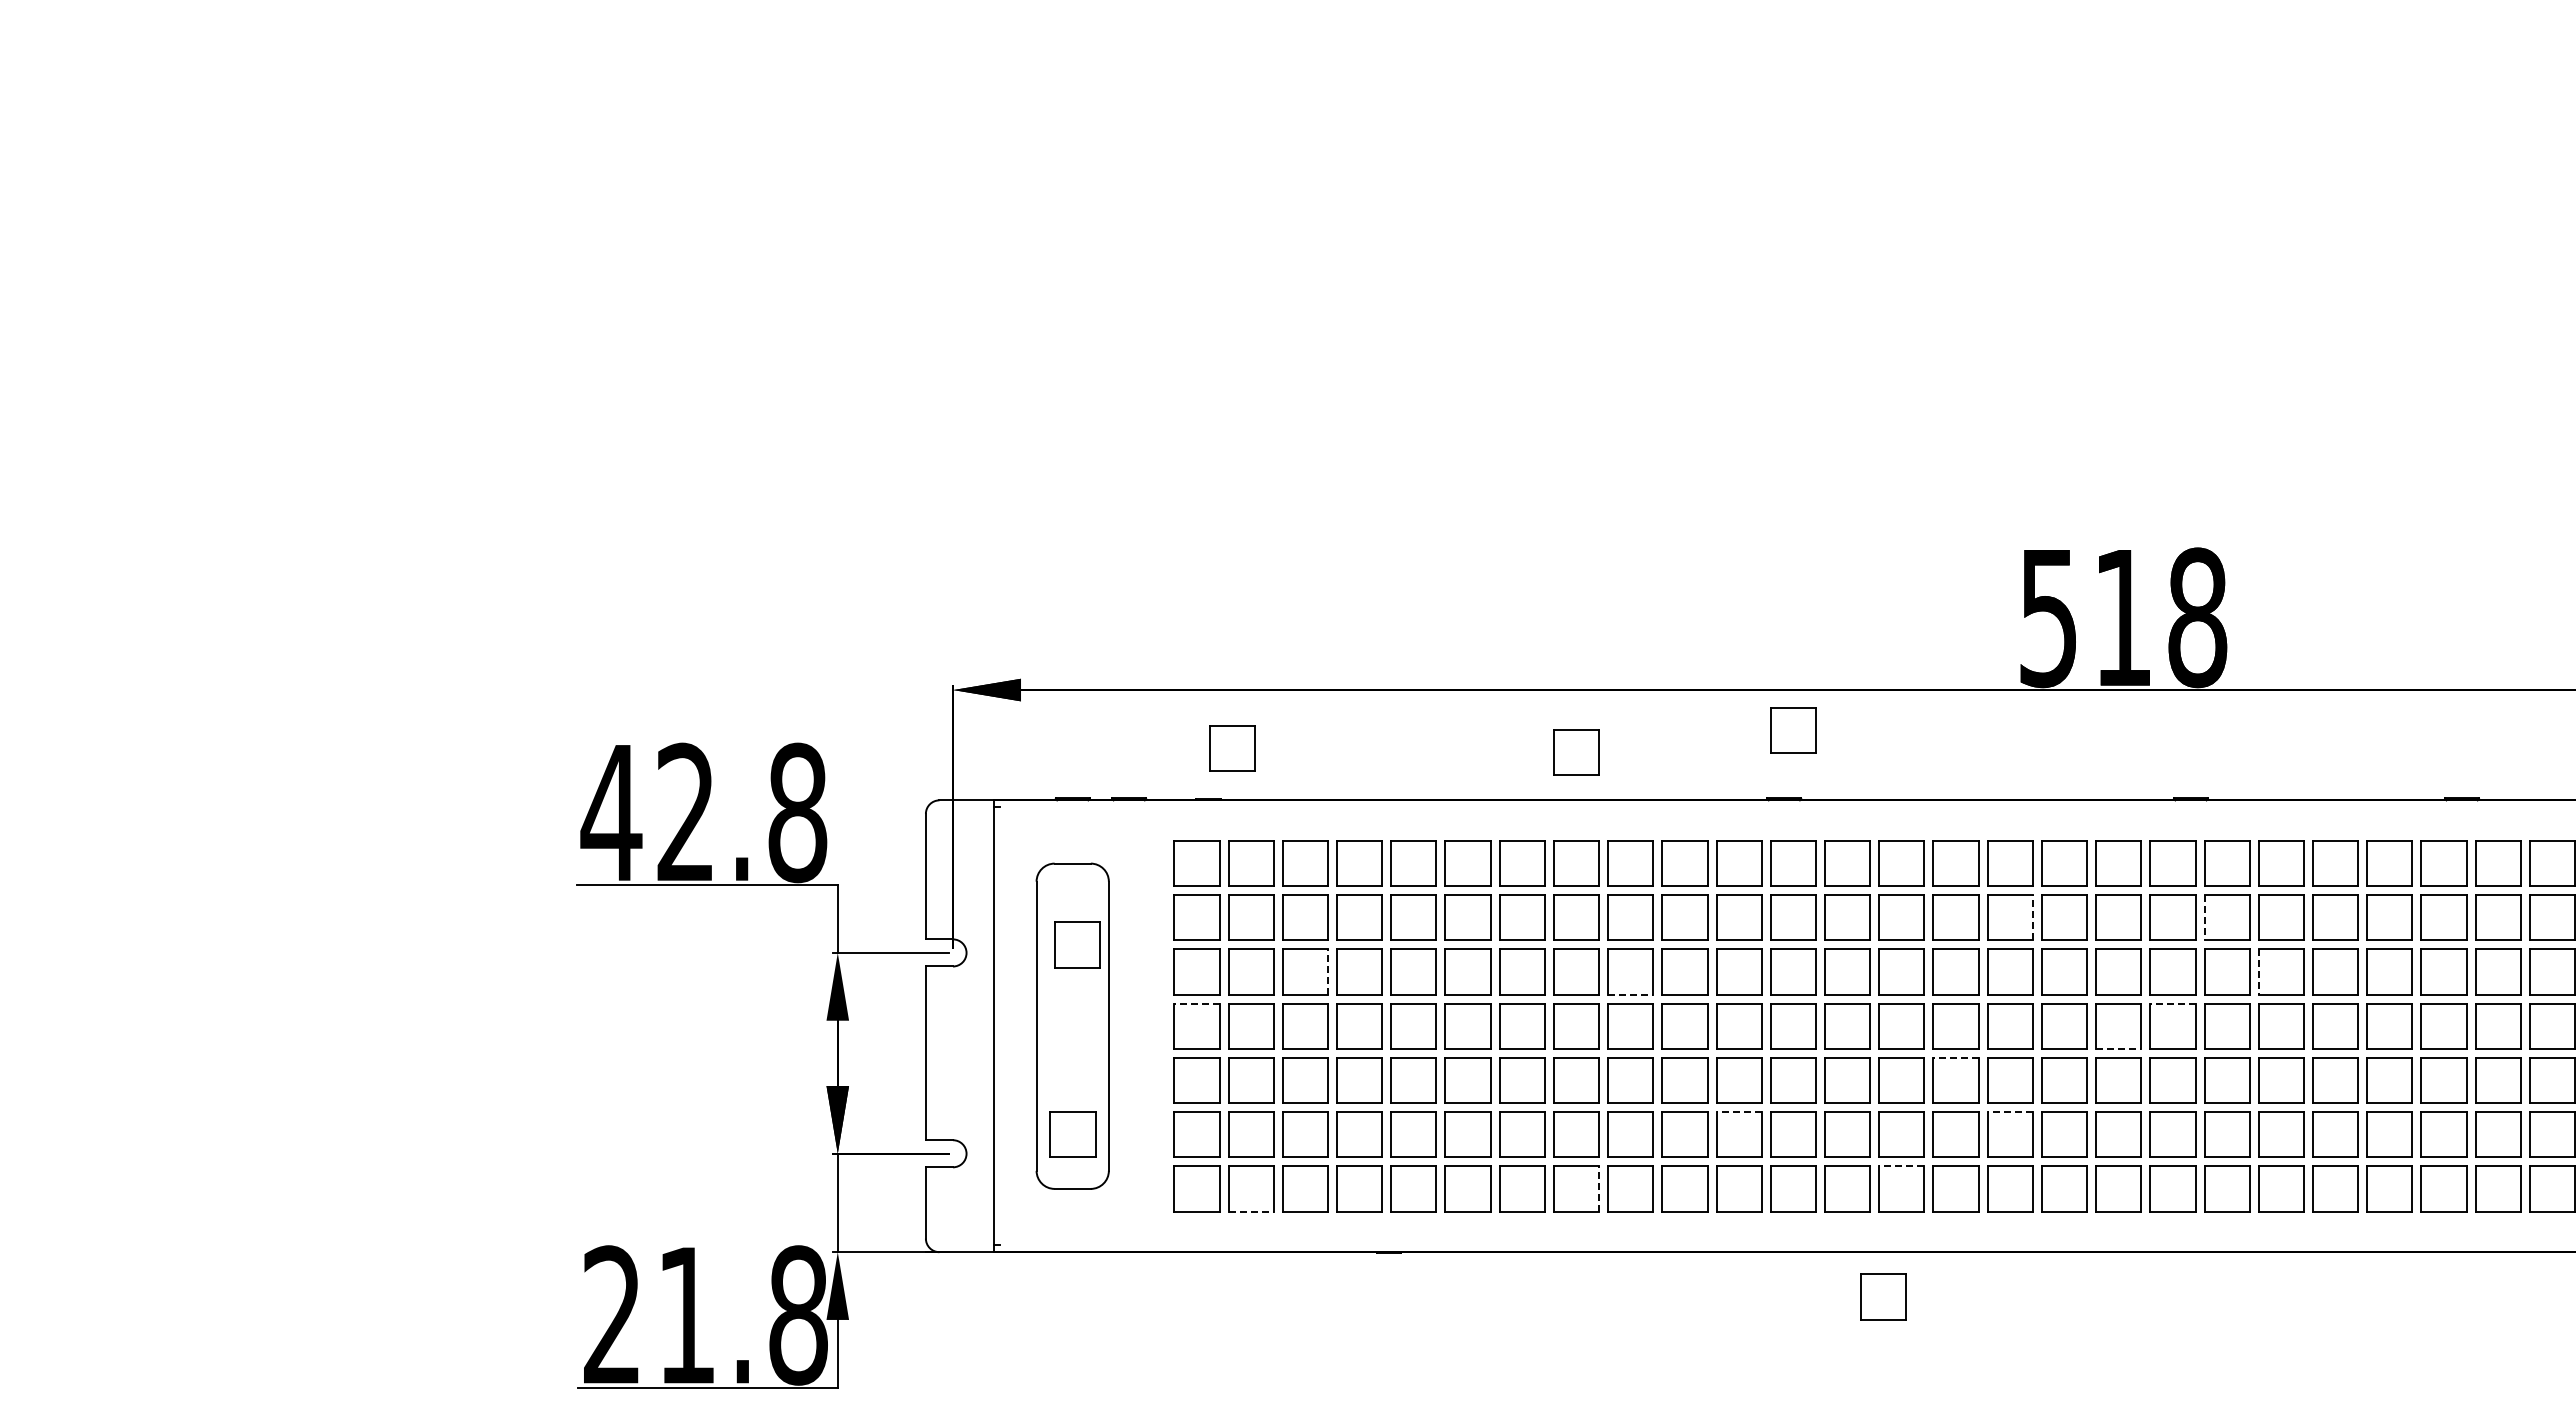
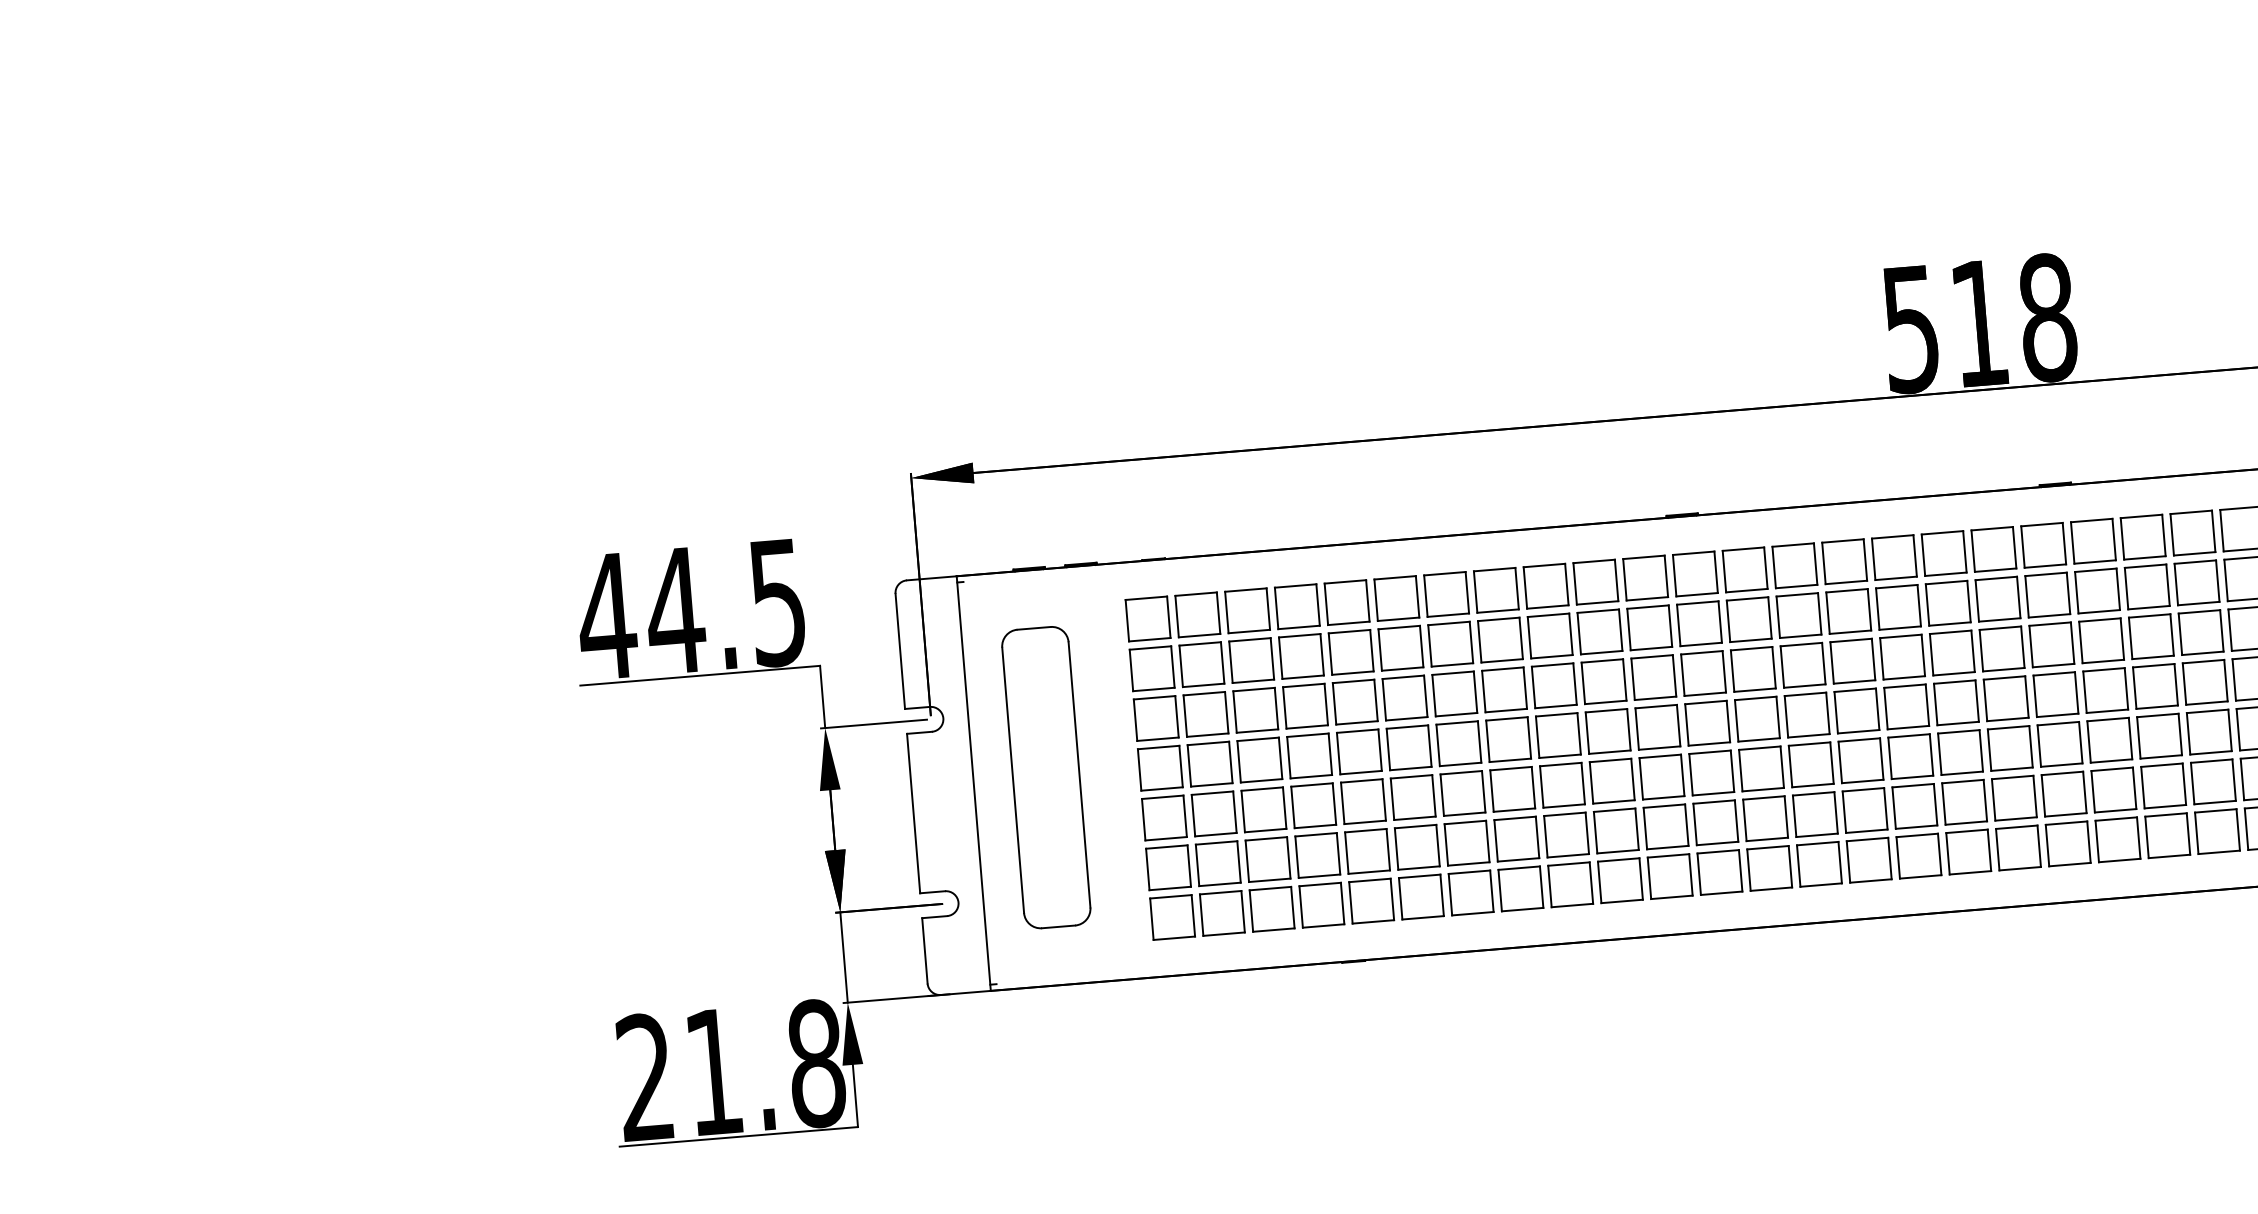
part: (1793, 730) -> (1685, 451), removed
part: (1232, 748) -> (1171, 510), removed
part: (1576, 752) -> (1487, 488), removed
text: (740, 812) -> (725, 606), 42.8 -> 44.5
line: (2032, 917) -> (1918, 605), dashed -> solid
line: (2204, 917) -> (2076, 592), dashed -> solid
part: (1077, 944) -> (1044, 702), removed
line: (1328, 972) -> (1276, 708), dashed -> solid
line: (2258, 972) -> (2130, 638), dashed -> solid
line: (1630, 994) -> (1555, 706), dashed -> solid
line: (1196, 1003) -> (1158, 747), dashed -> solid
line: (2172, 1003) -> (2053, 673), dashed -> solid
line: (2118, 1048) -> (2007, 719), dashed -> solid
line: (1956, 1057) -> (1859, 739), dashed -> solid
line: (1739, 1112) -> (1664, 806), dashed -> solid
line: (2010, 1112) -> (1913, 786), dashed -> solid
part: (1072, 1134) -> (1054, 876), removed
line: (1901, 1166) -> (1817, 843), dashed -> solid
line: (1599, 1188) -> (1541, 886), dashed -> solid
line: (1251, 1211) -> (1224, 934), dashed -> solid
part: (1883, 1296) -> (1810, 964), removed

